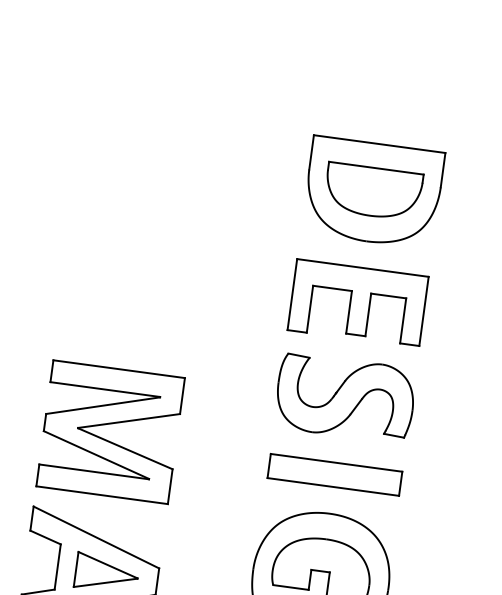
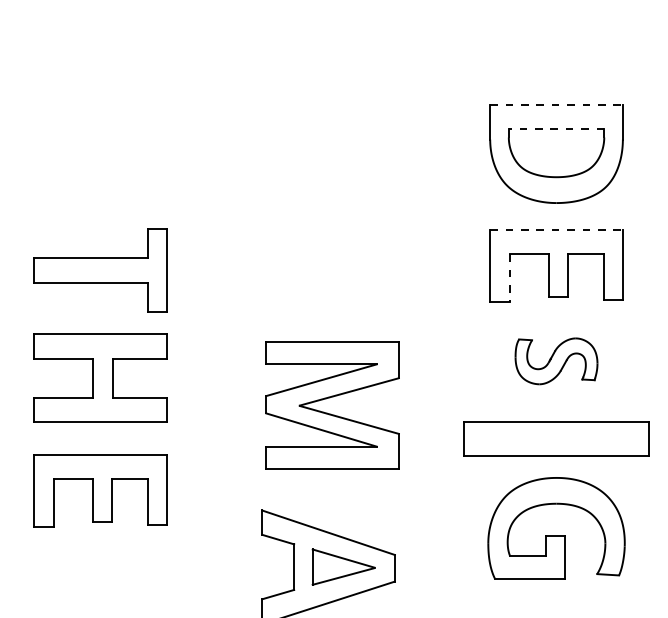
line: (380, 143) -> (557, 104), solid -> dashed
line: (376, 168) -> (556, 129), solid -> dashed
line: (363, 267) -> (557, 229), solid -> dashed
line: (309, 308) -> (509, 277), solid -> dashed
part: (345, 398) -> (556, 361), size x0.6
part: (109, 424) -> (330, 398), moved
part: (334, 474) -> (556, 438), size x1.4

